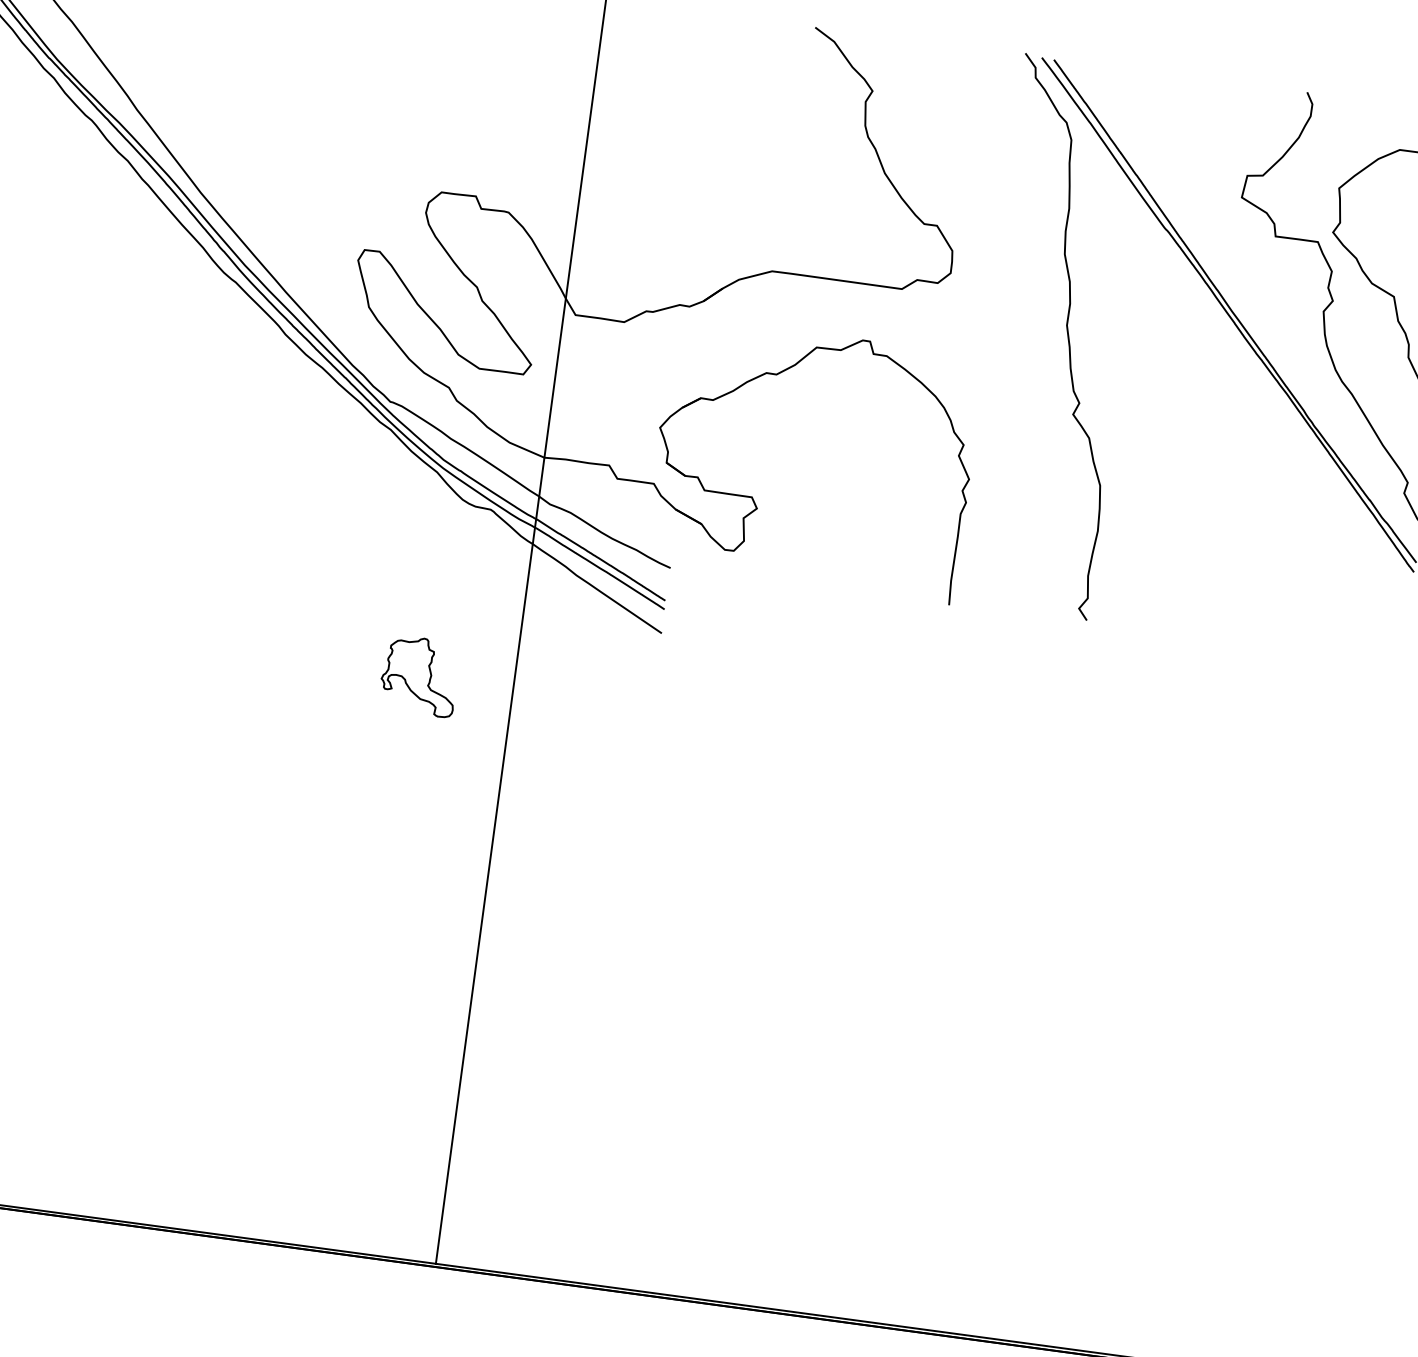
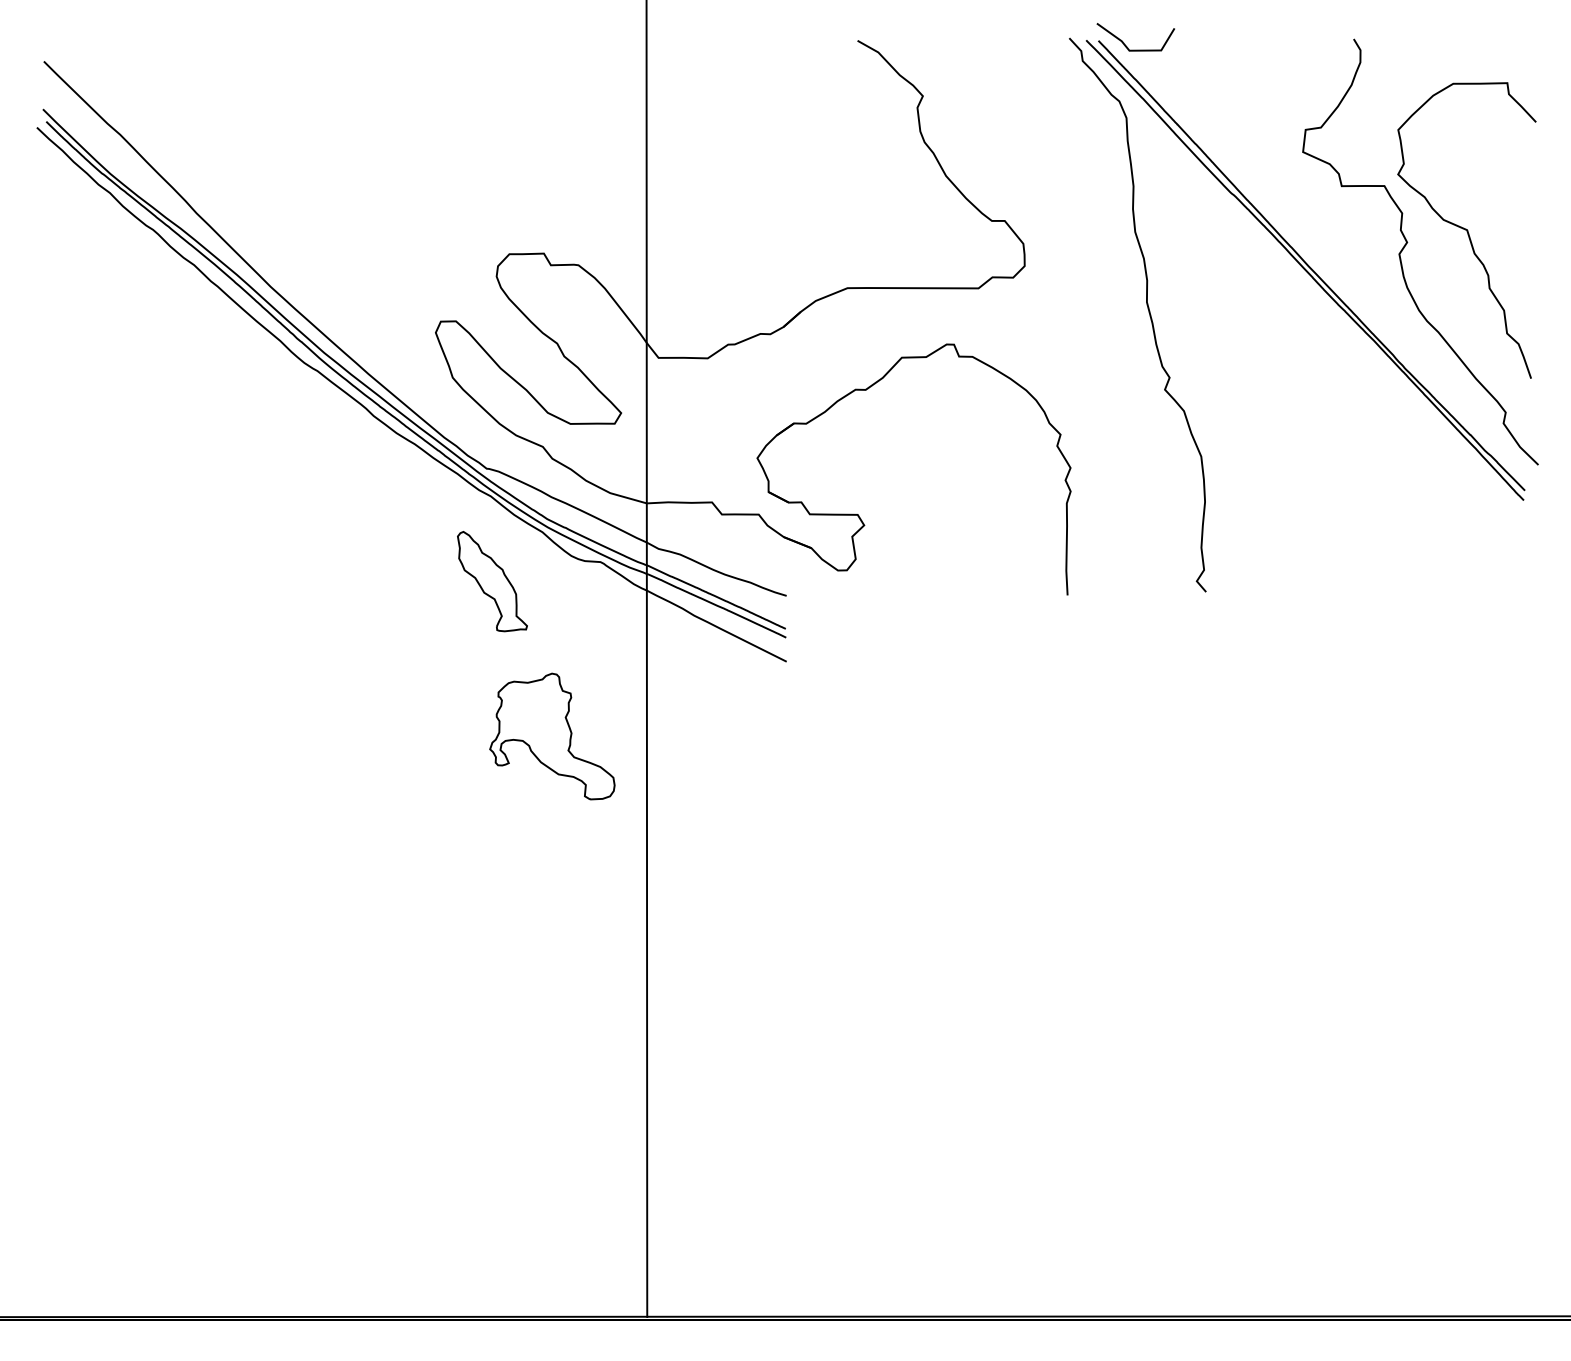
line: (1089, 73) -> (1135, 49), added
part: (381, 514) -> (492, 581), added
part: (419, 676) -> (552, 736), size x1.67

